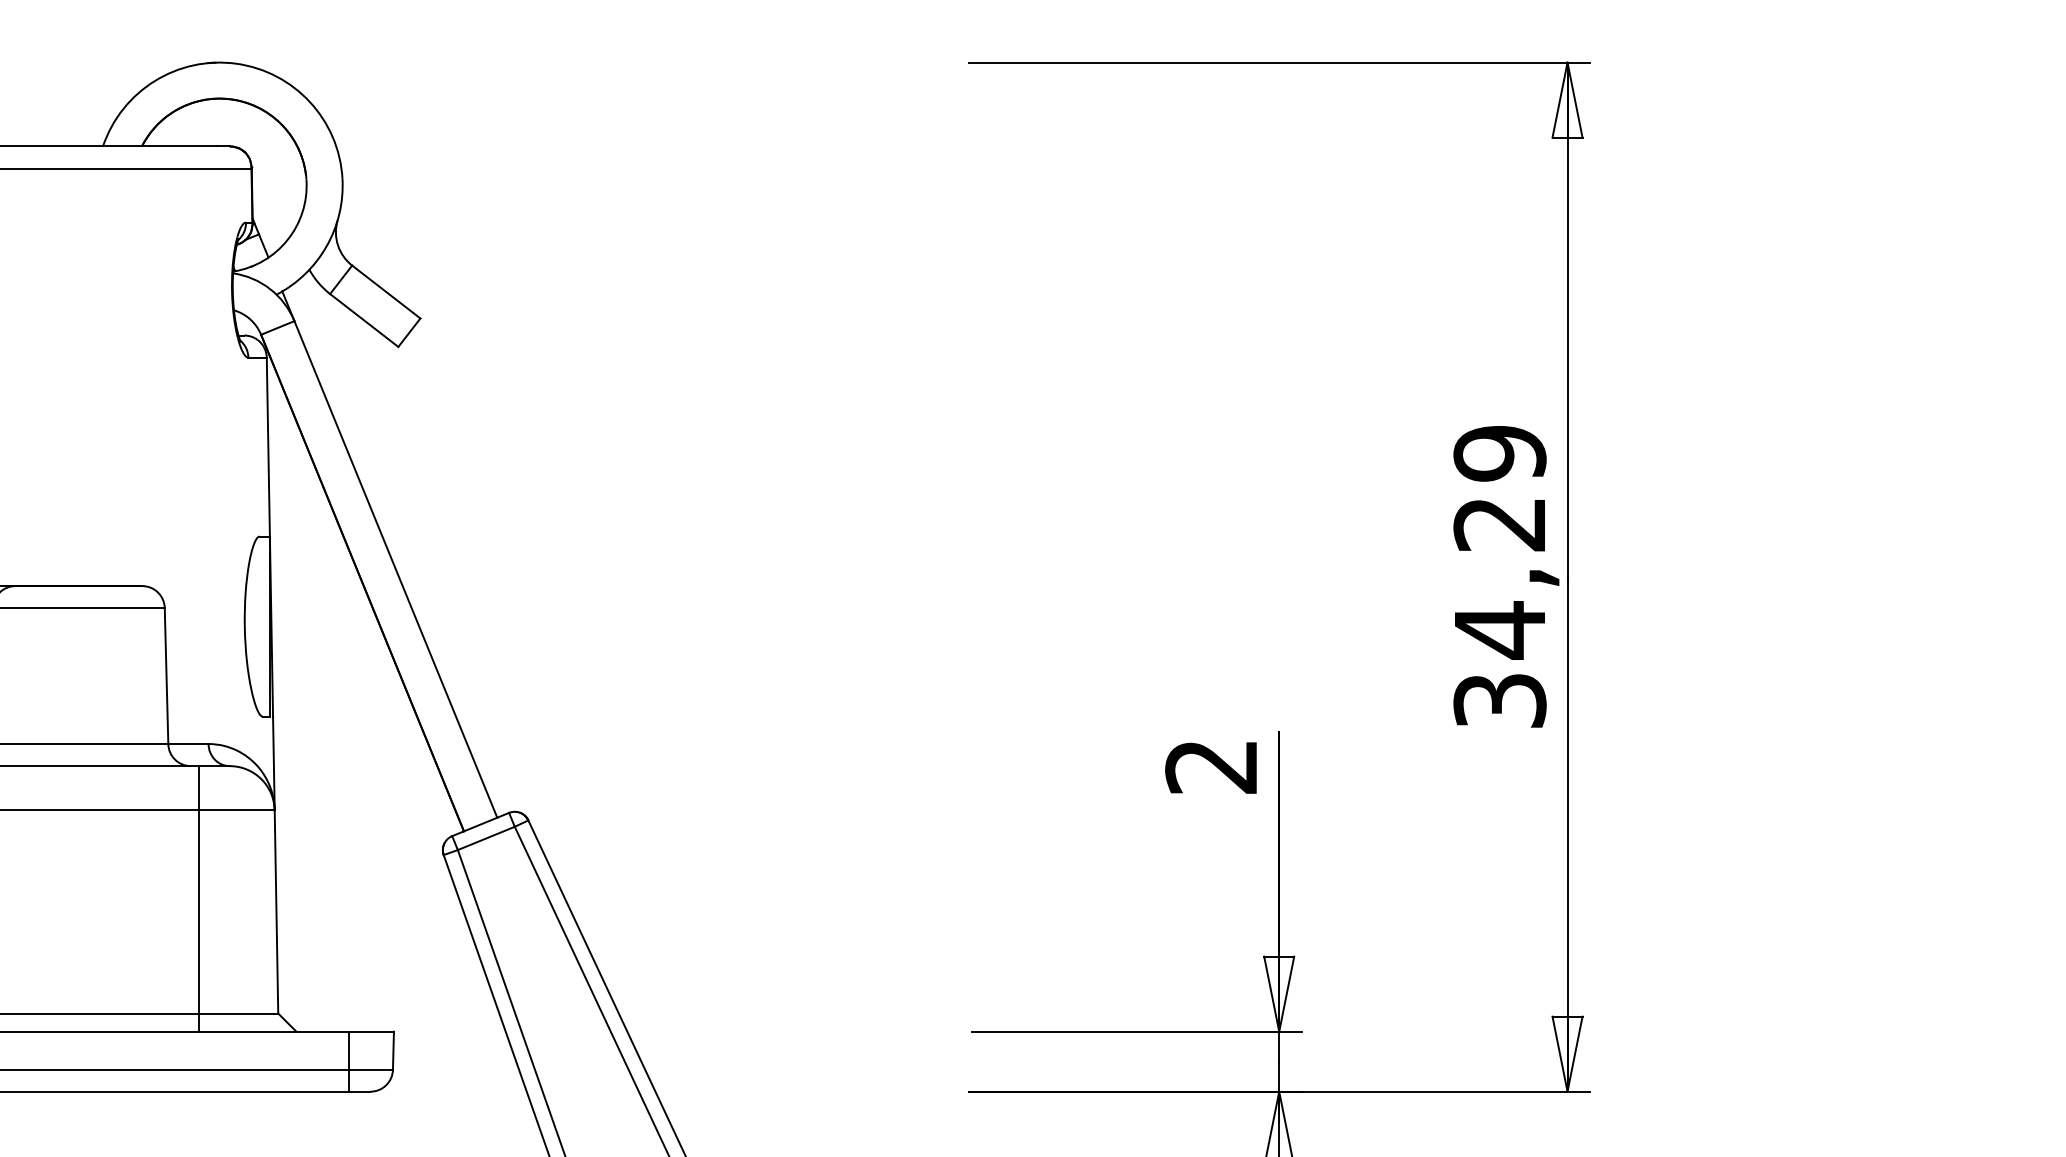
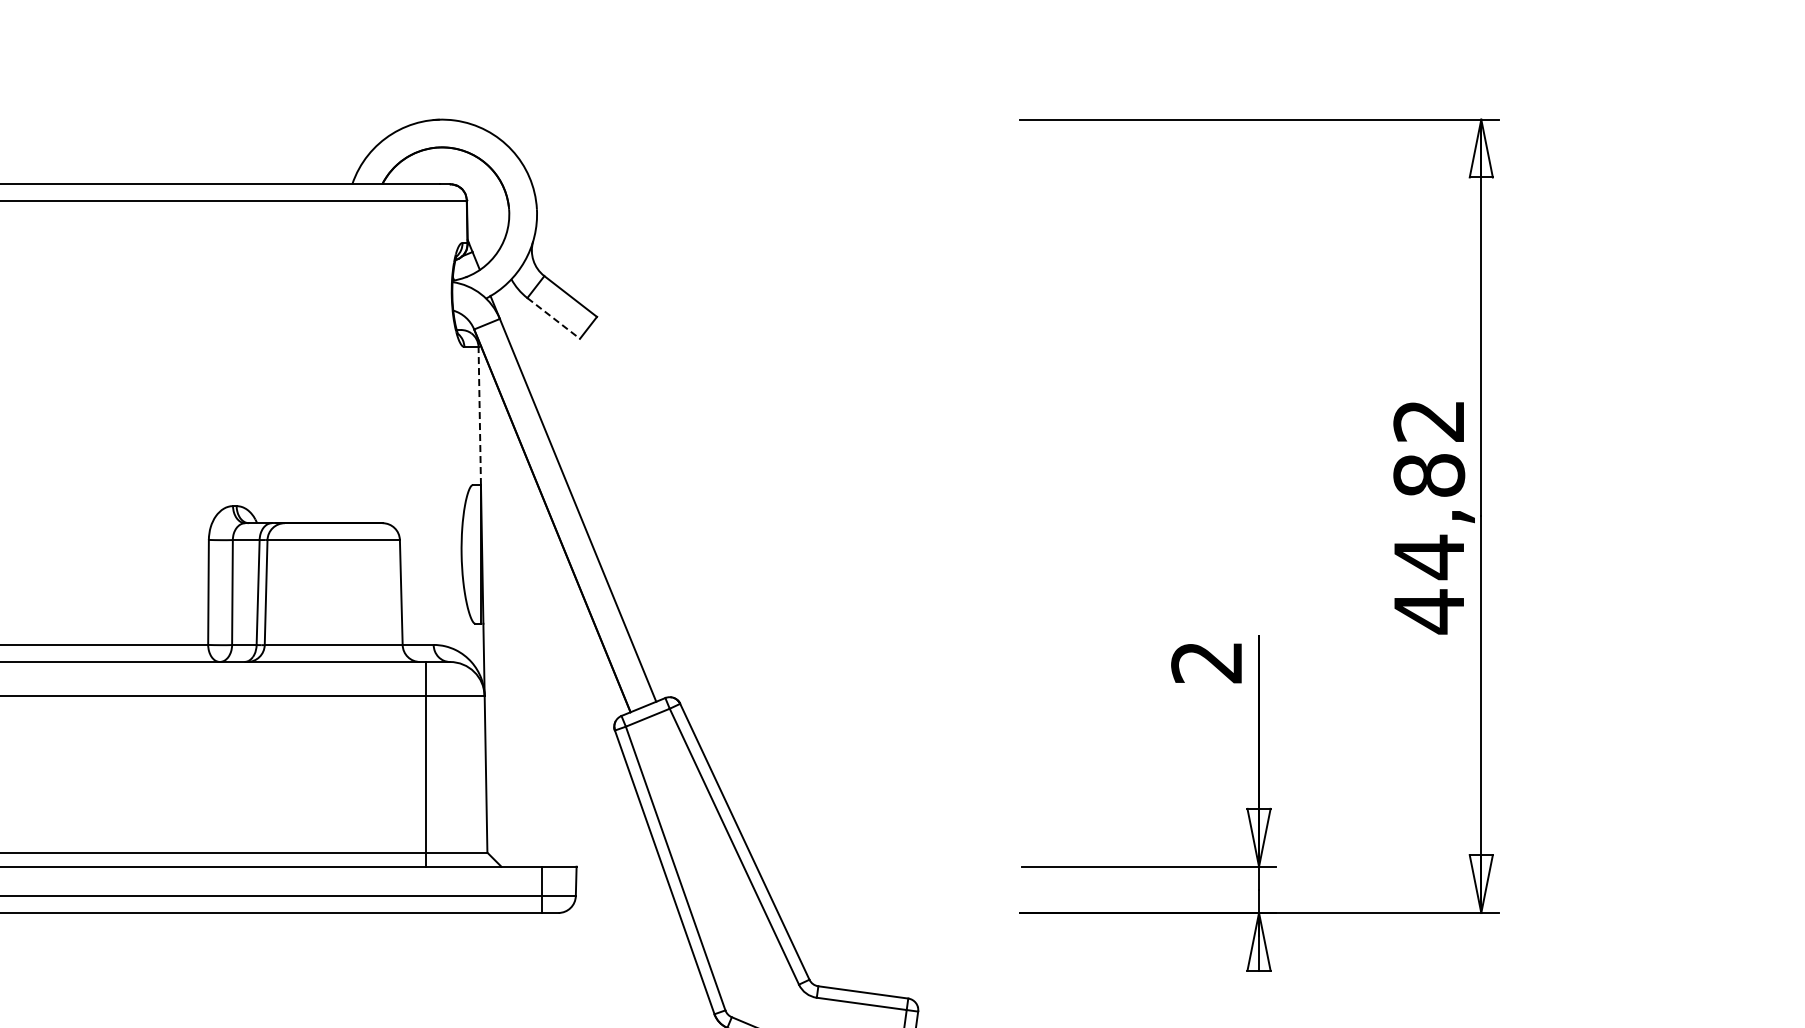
line: (365, 320) -> (554, 318), solid -> dashed
line: (267, 447) -> (479, 416), solid -> dashed
text: (1500, 577) -> (1429, 516), 34,29 -> 44,82

